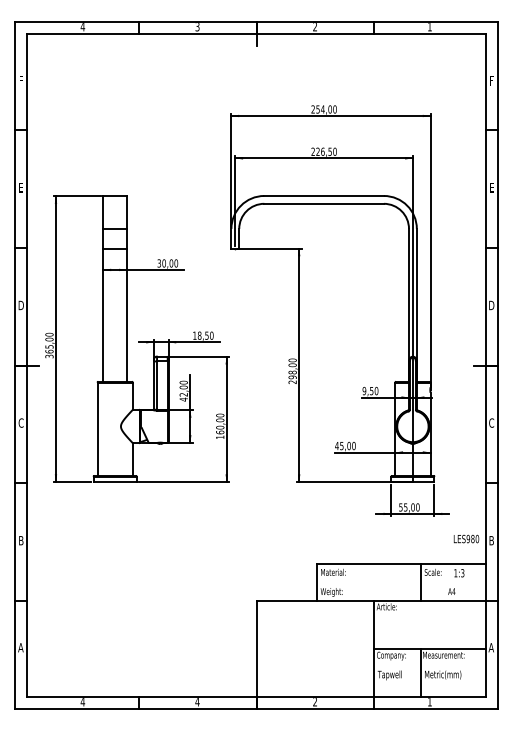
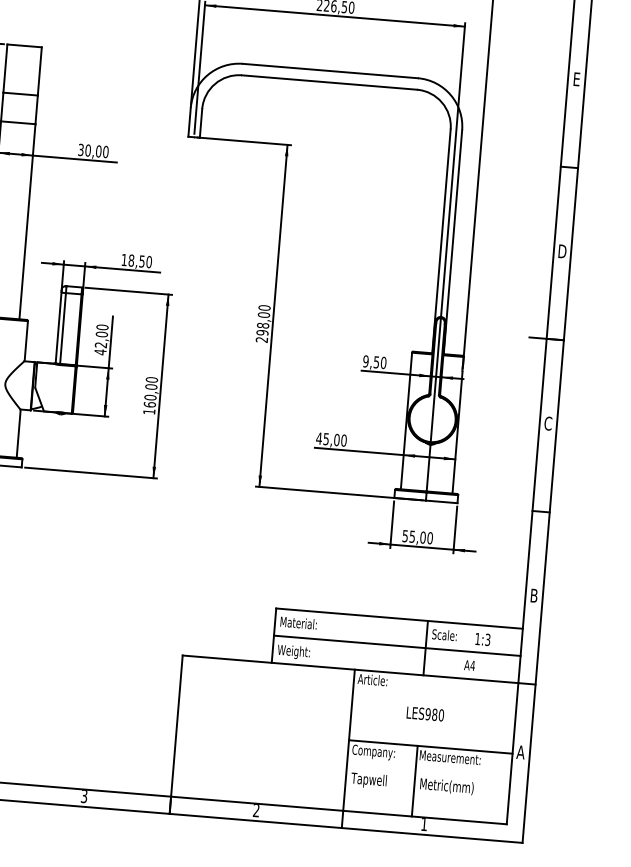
text: (466, 538) -> (425, 713), moved
line: (401, 582) -> (397, 646), added
text: (197, 702) -> (84, 797), 4 -> 3

